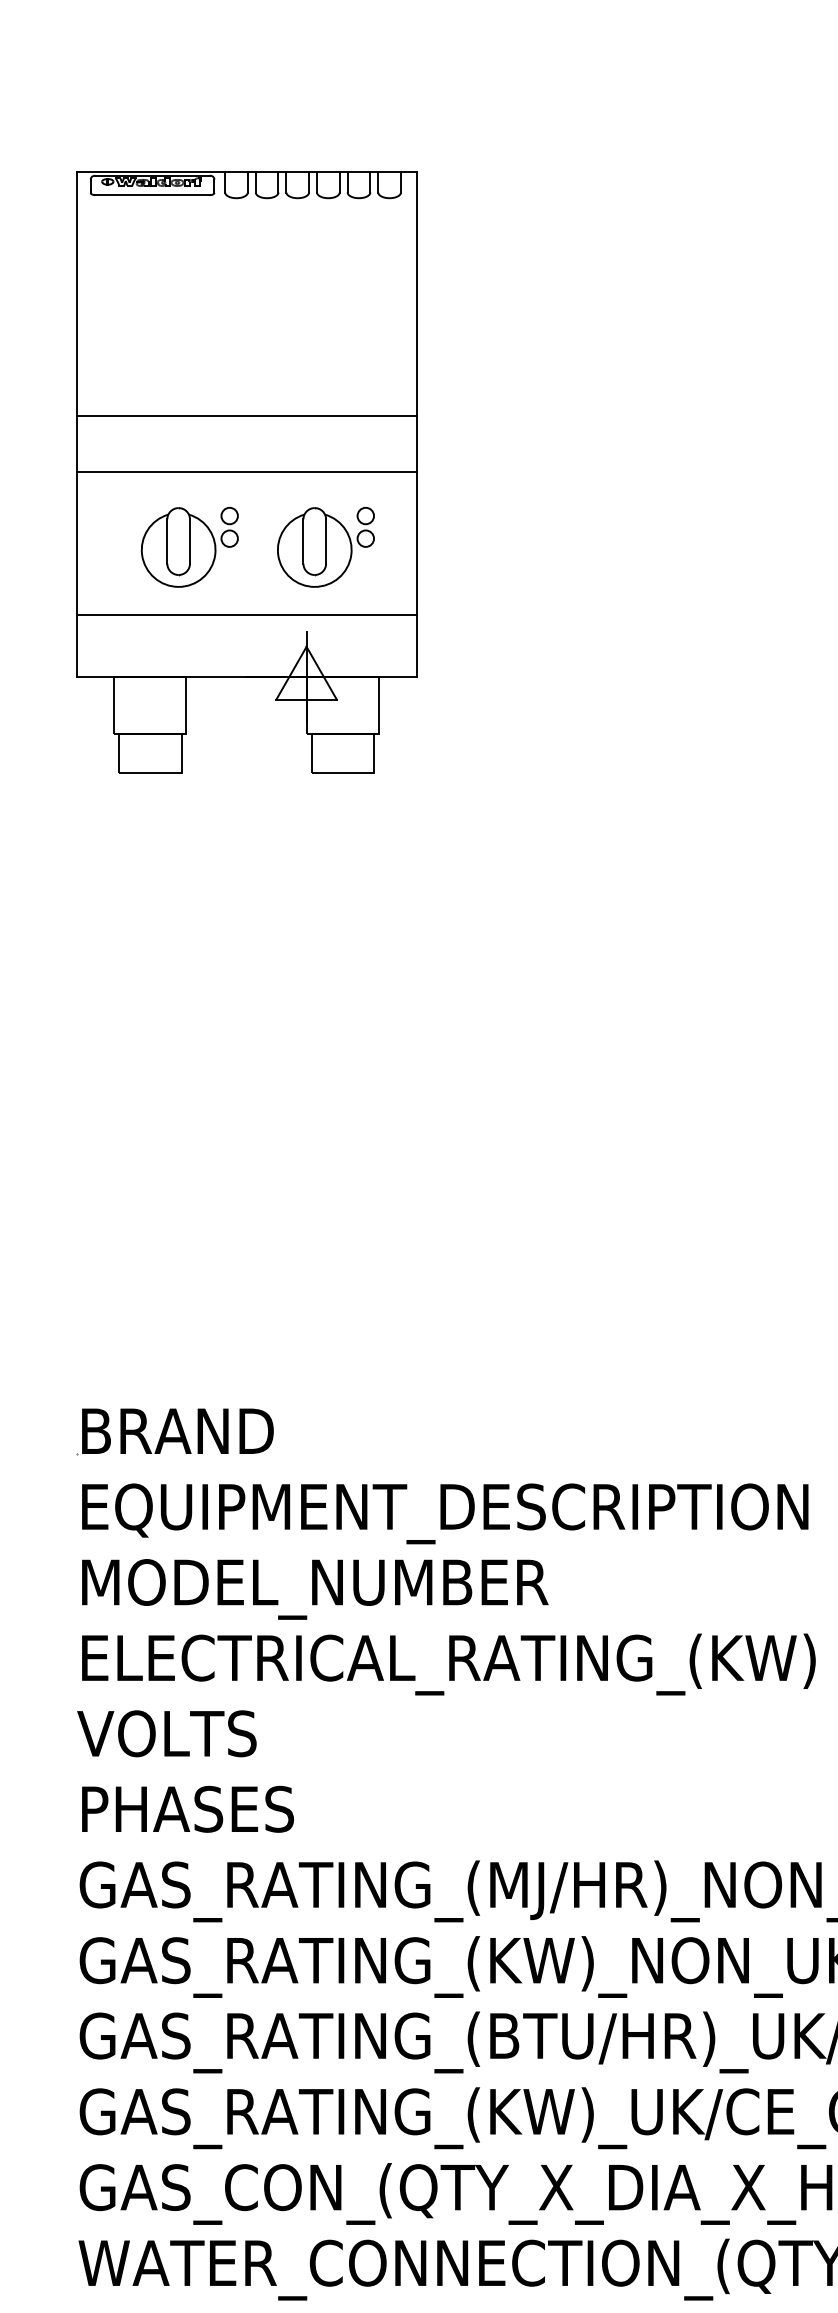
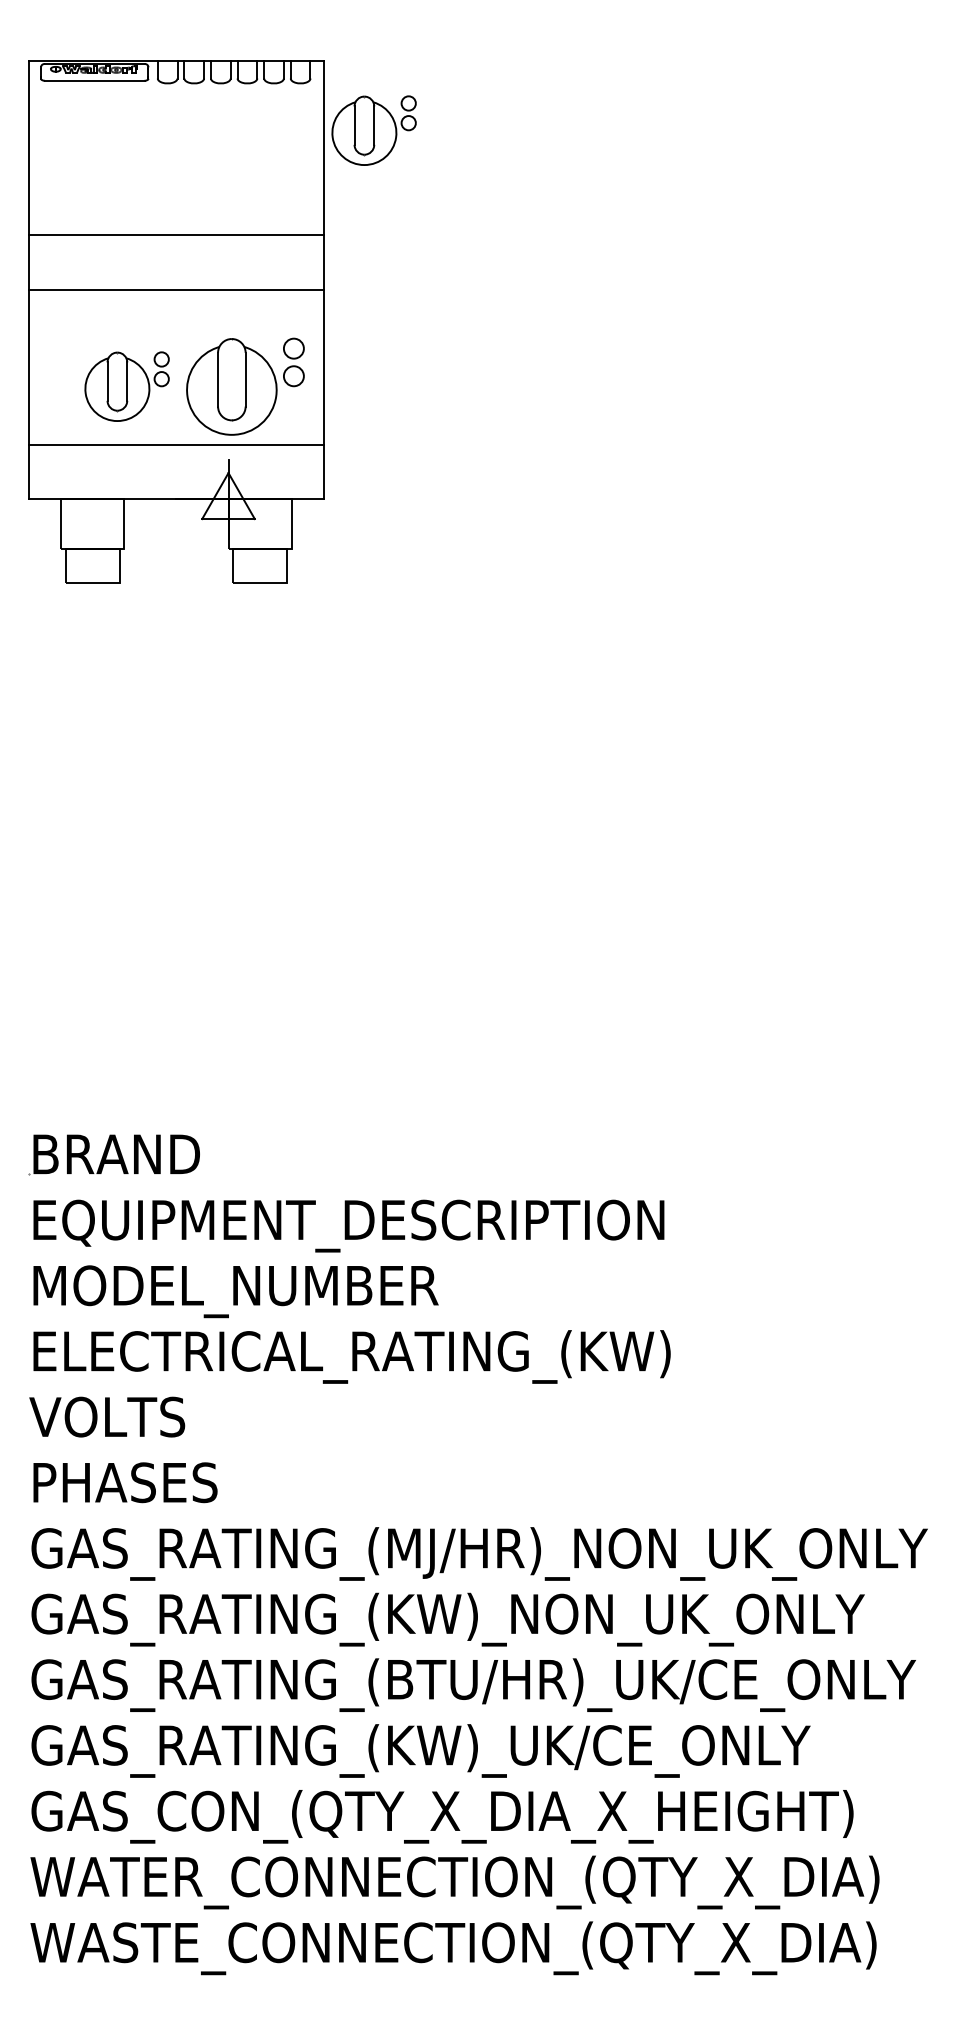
part: (473, 252) -> (373, 130), added
line: (246, 415) -> (176, 234), moved
line: (246, 472) -> (176, 290), moved
part: (324, 547) -> (244, 386), size x1.4

